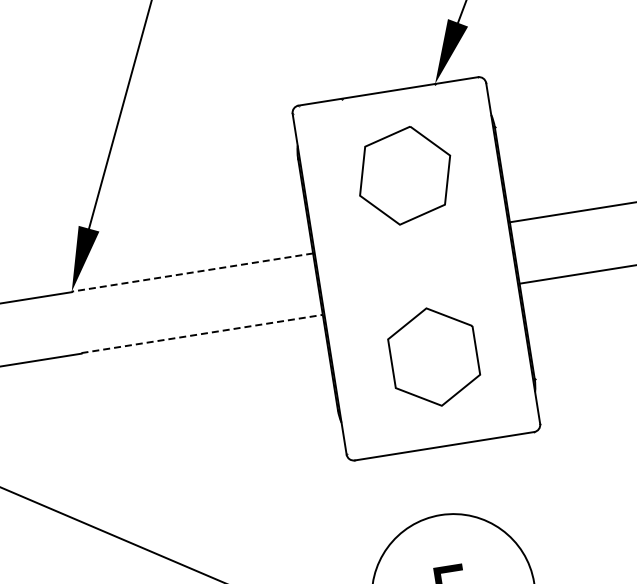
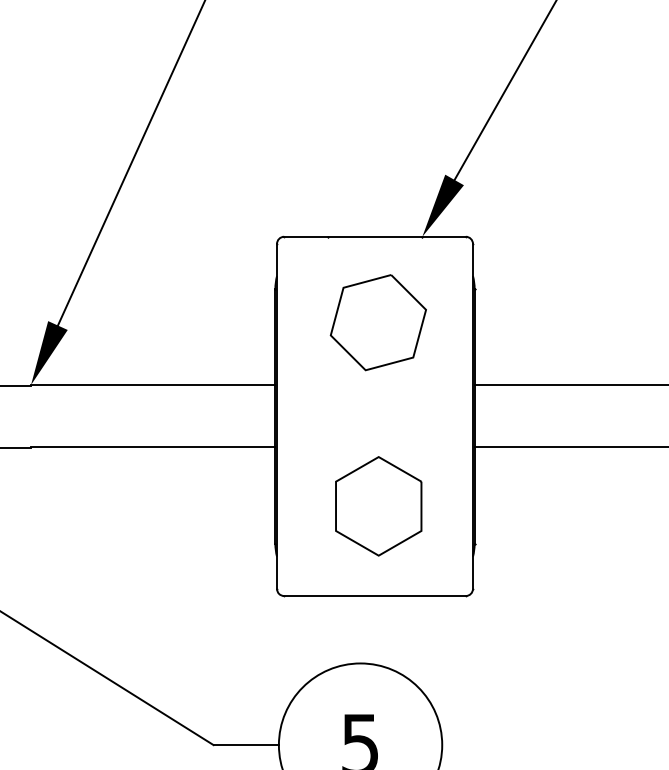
line: (191, 273) -> (152, 385), dashed -> solid
line: (202, 334) -> (153, 447), dashed -> solid

